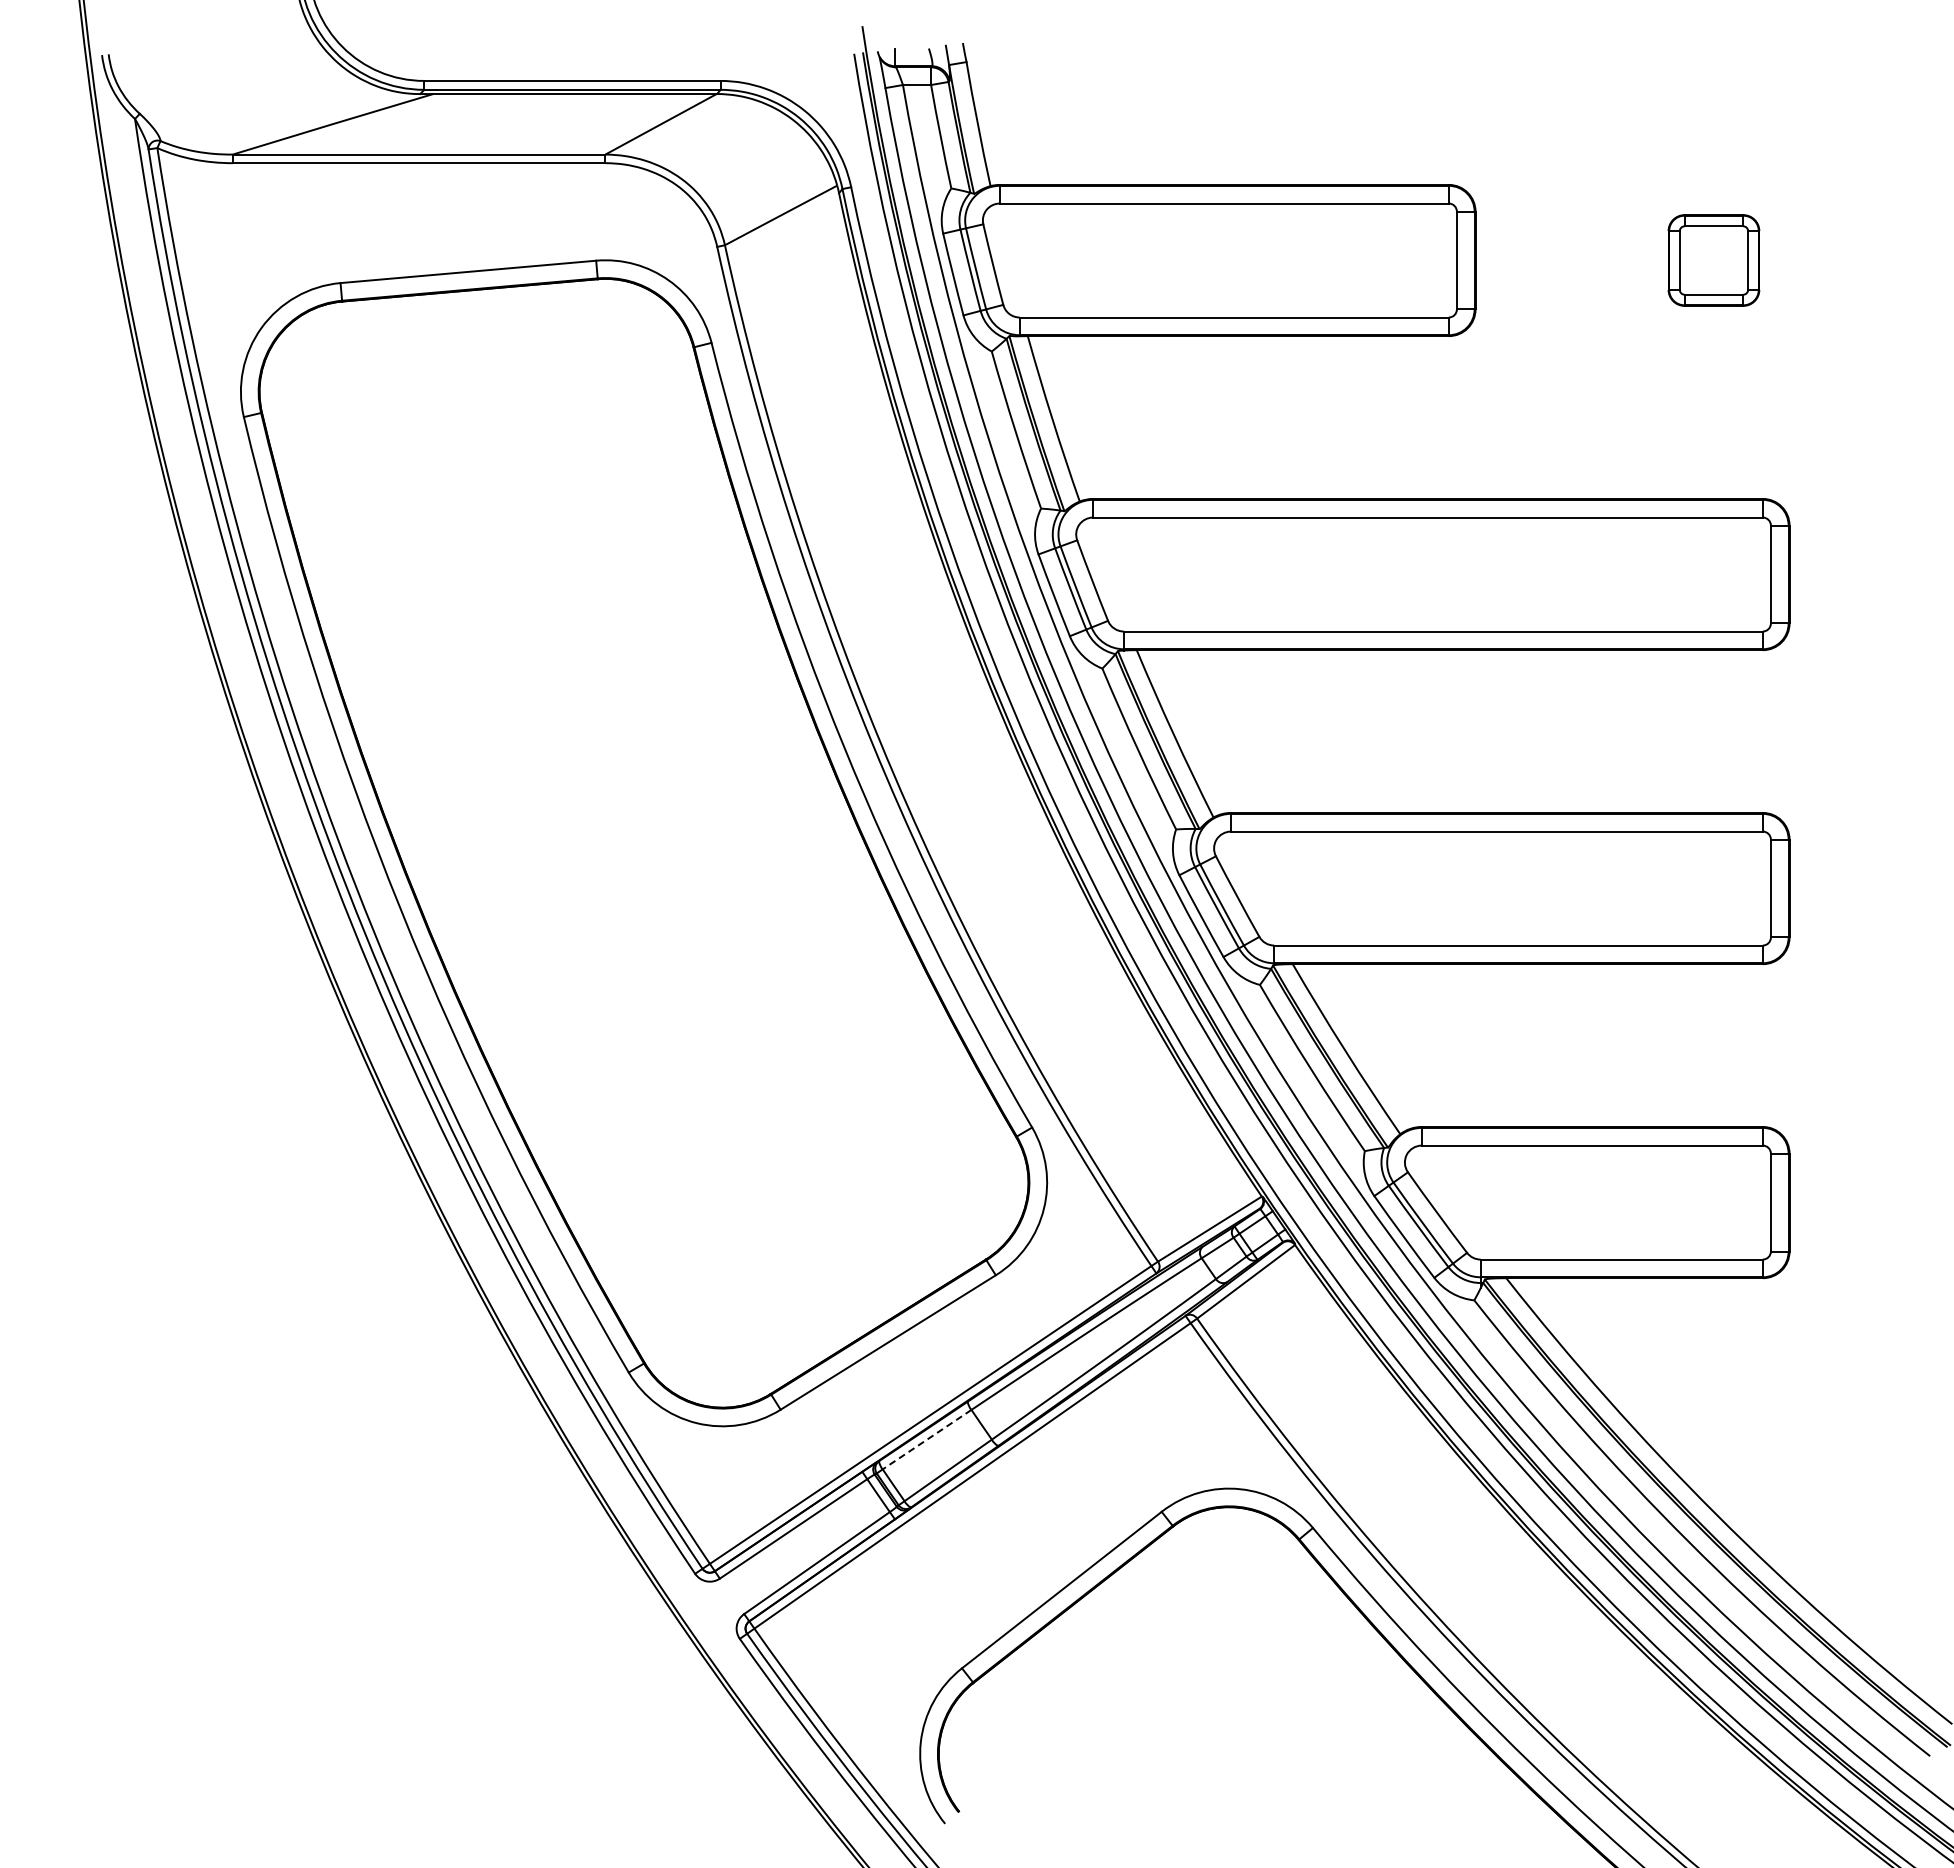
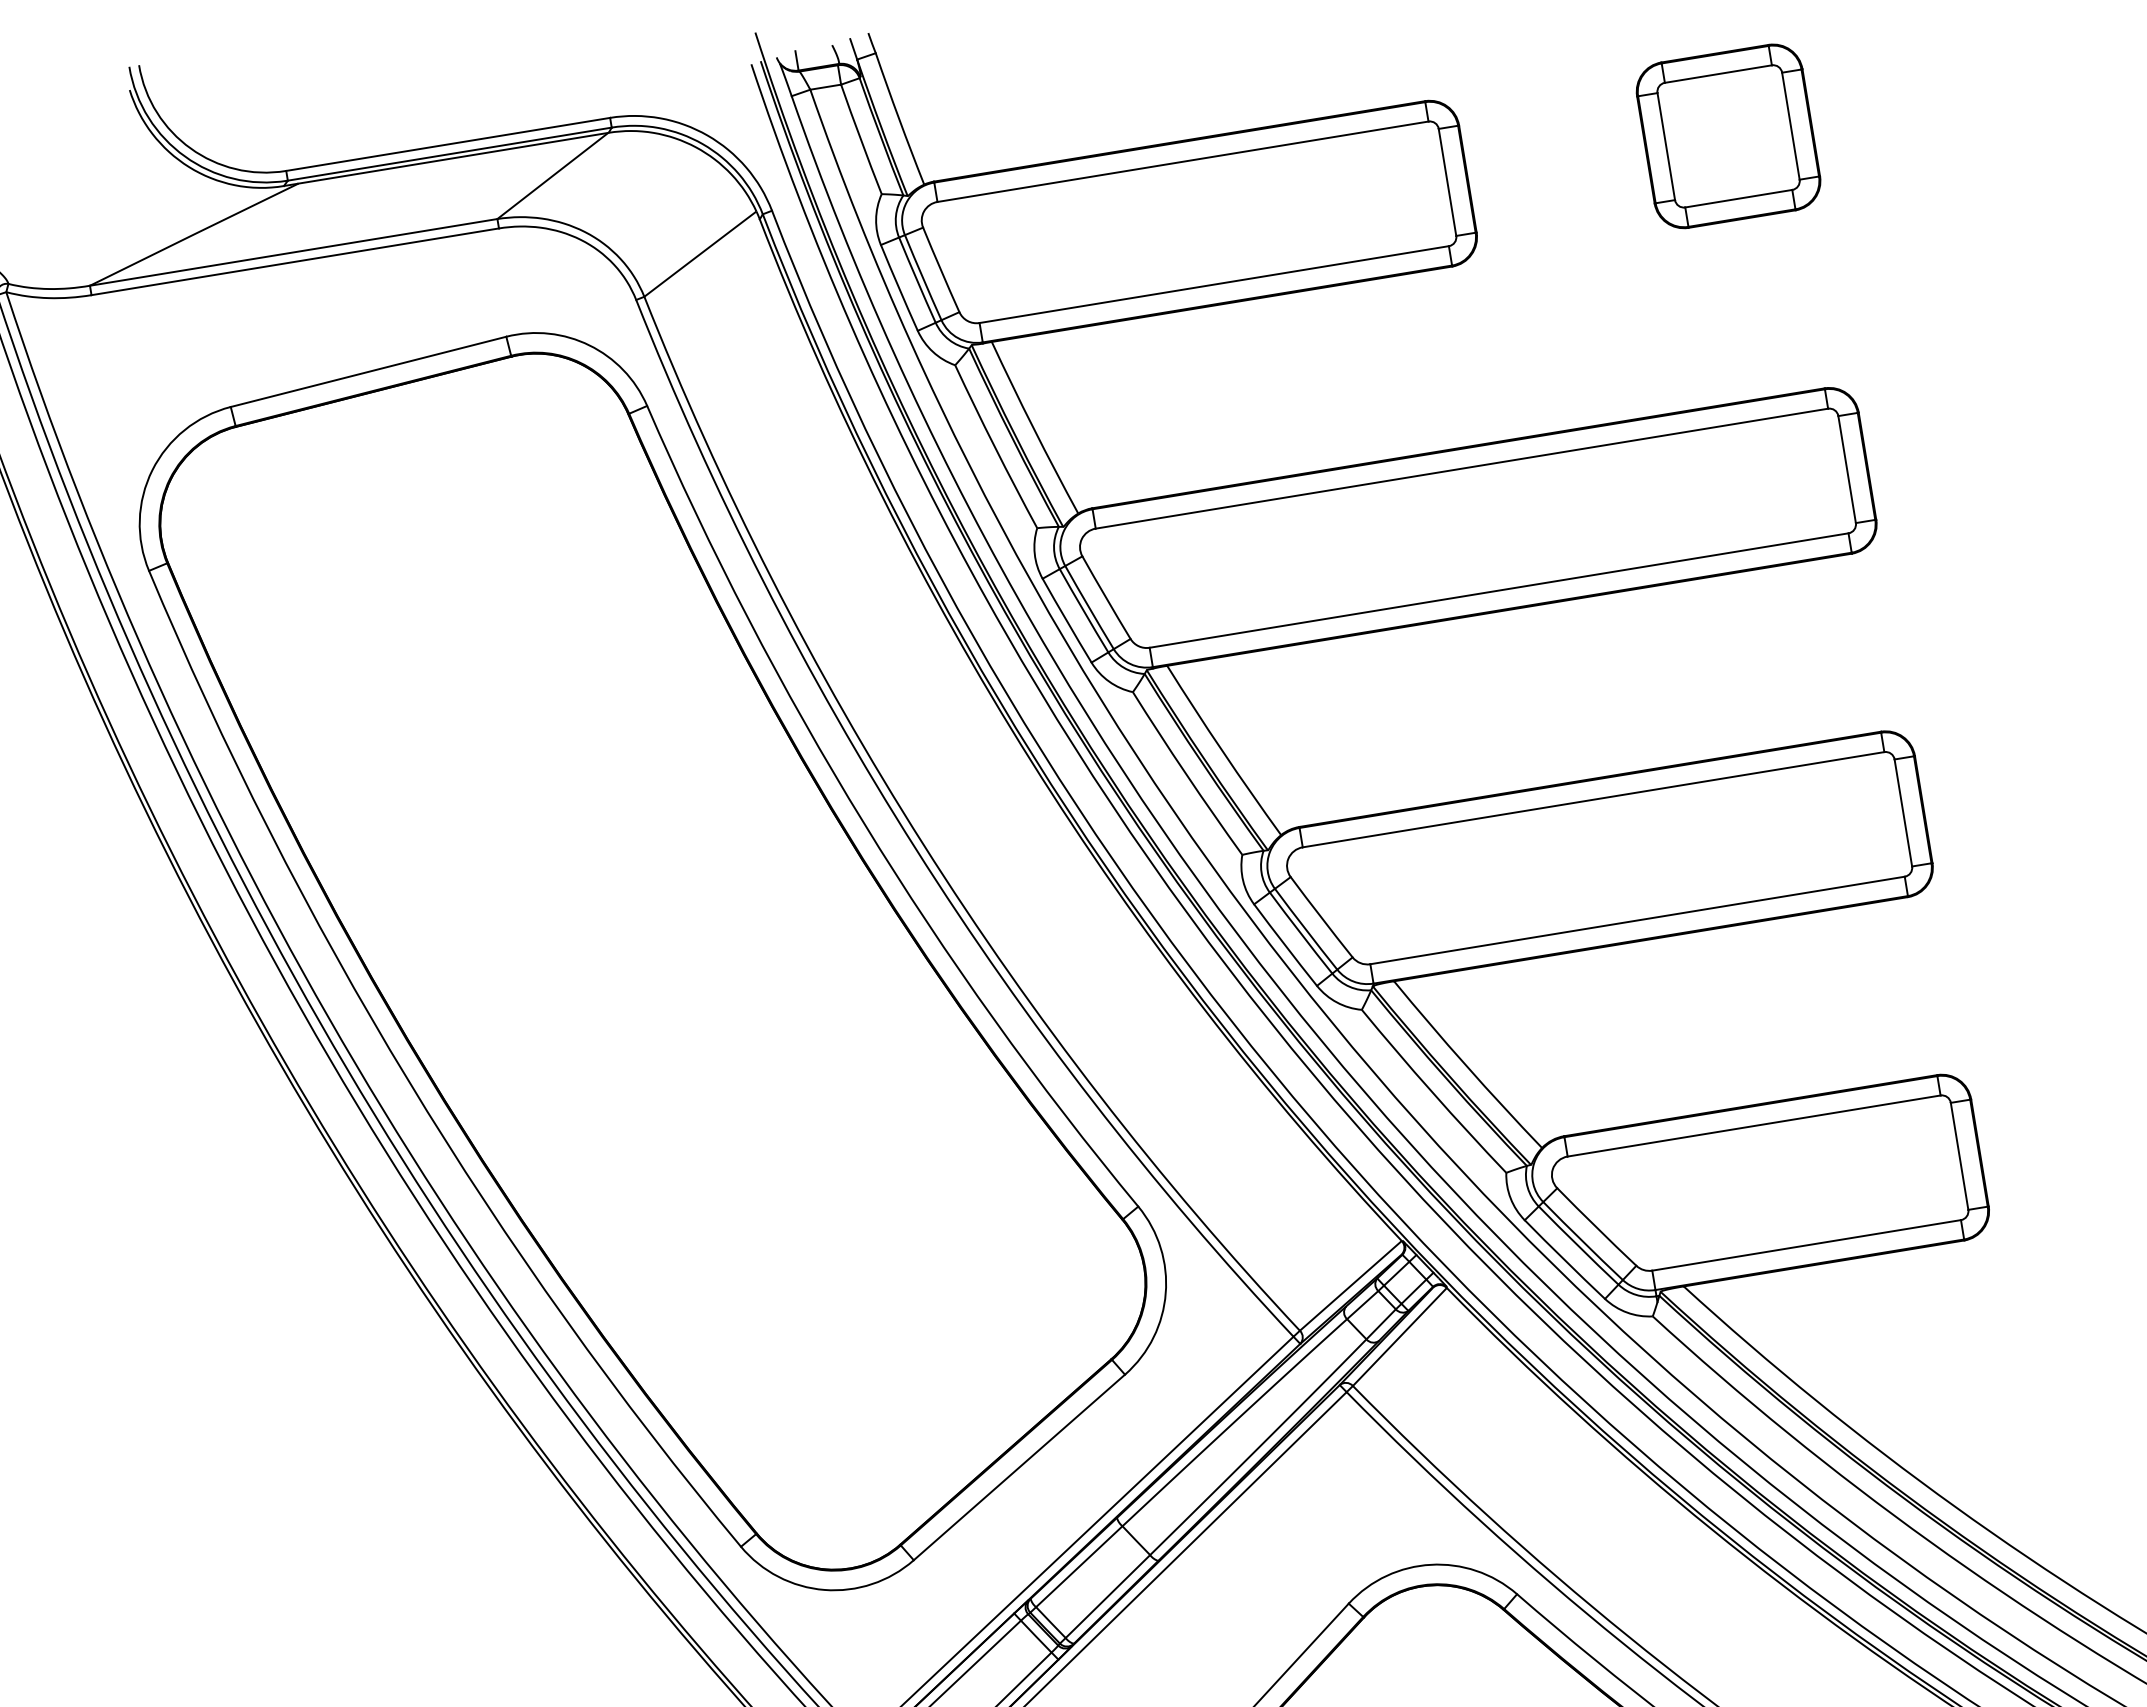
part: (1713, 260) -> (1728, 136), size x1.67
line: (926, 1440) -> (1078, 1567), dashed -> solid

